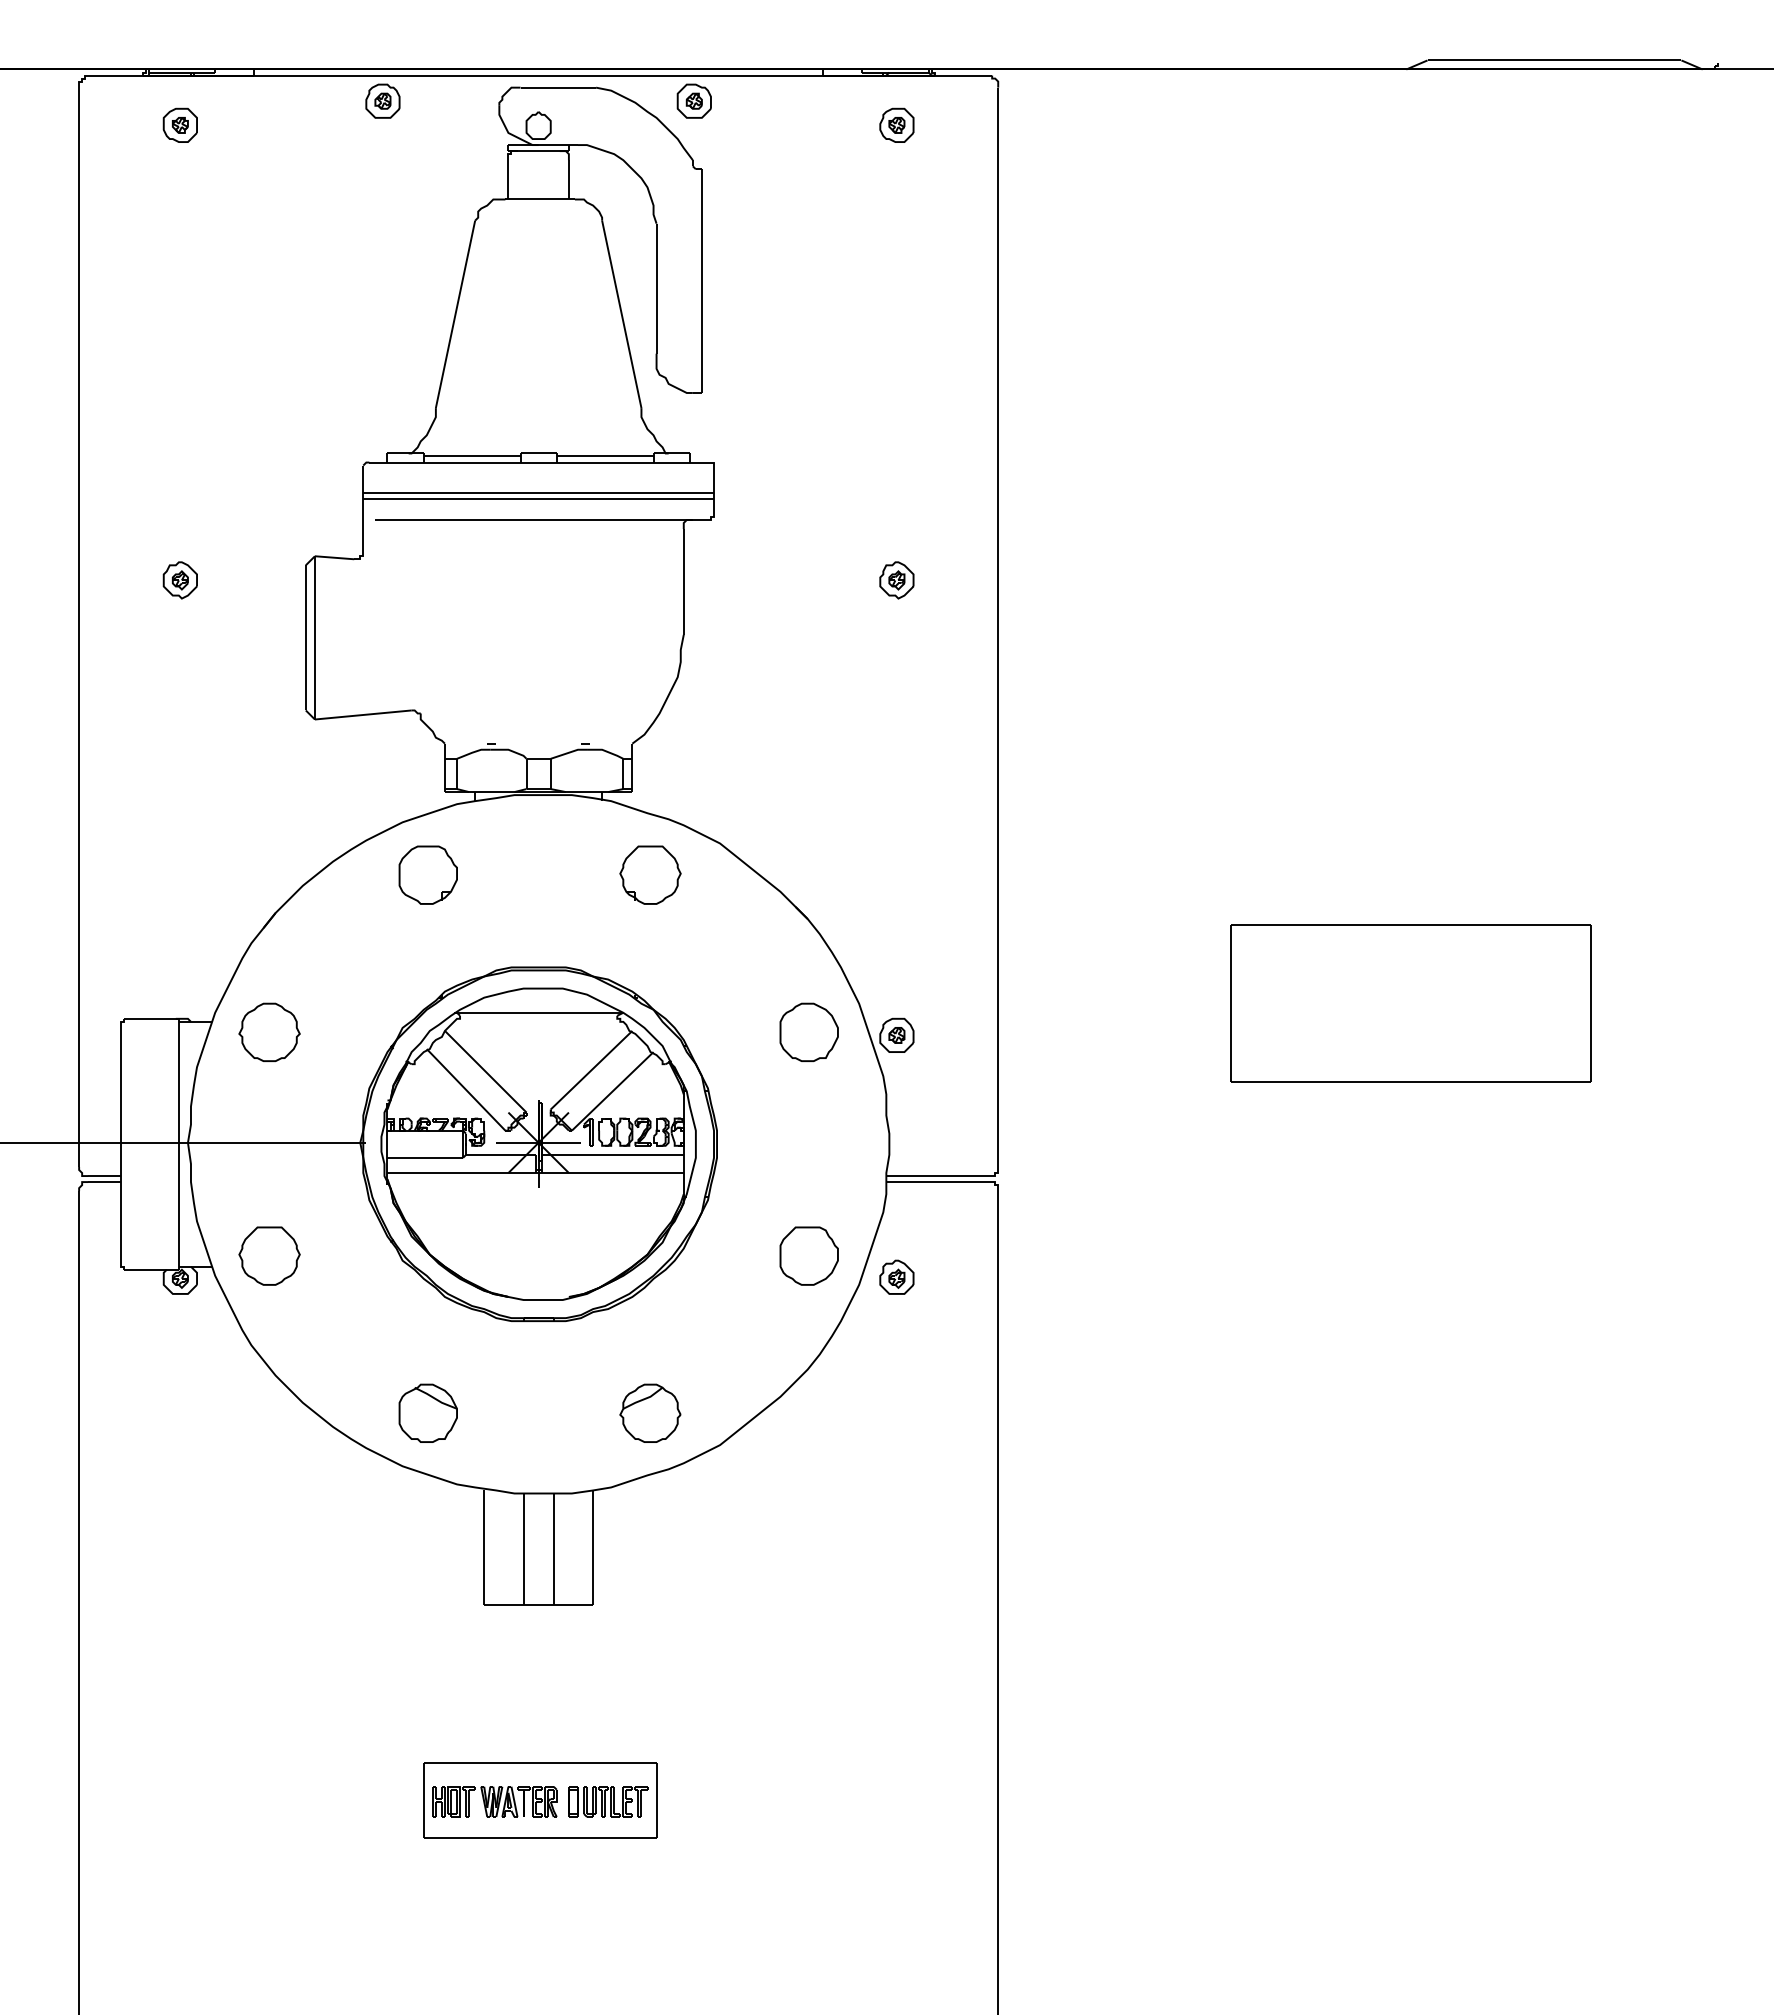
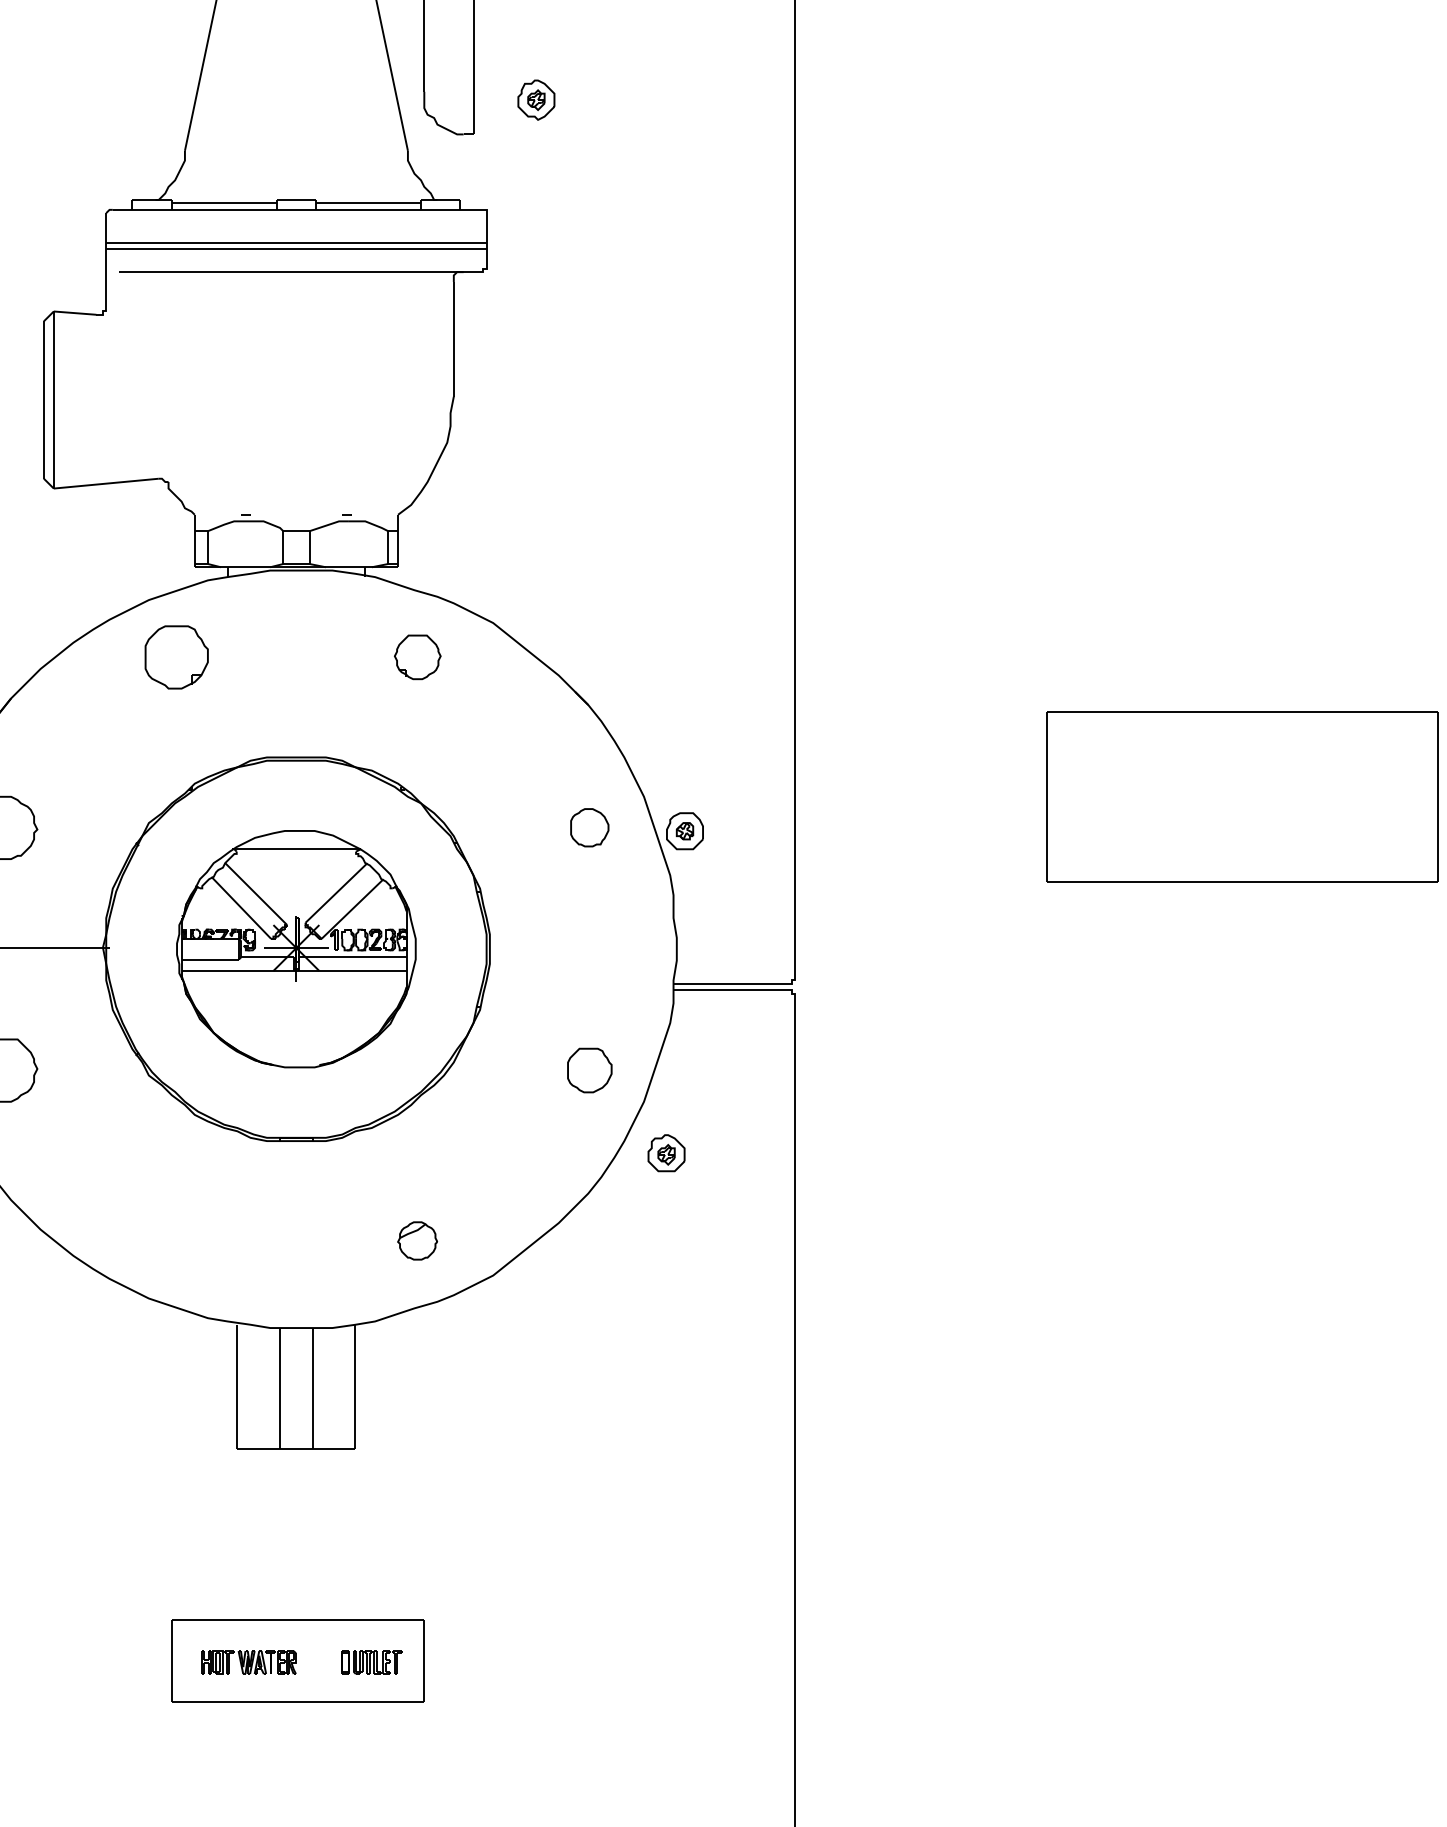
part: (896, 580) -> (535, 100), moved
part: (650, 874) -> (417, 656), size x0.7
part: (808, 1031) -> (589, 826), size x0.6
part: (538, 1143) -> (296, 948), size x0.7
part: (808, 1255) -> (589, 1069), size x0.7
part: (896, 1276) -> (666, 1152), moved
part: (427, 1412) -> (175, 1240), removed
part: (650, 1412) -> (417, 1240), size x0.6
part: (494, 1801) -> (248, 1662), size x0.7
part: (608, 1801) -> (372, 1662), size x0.7

